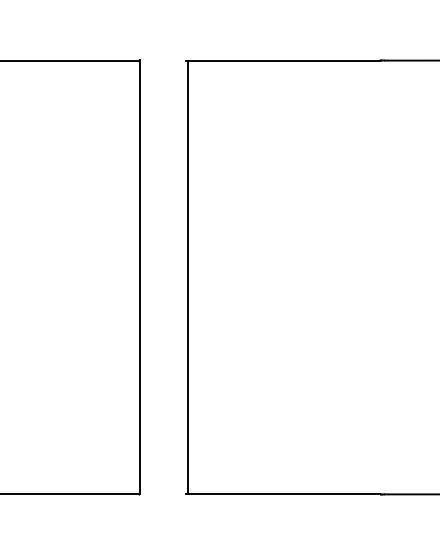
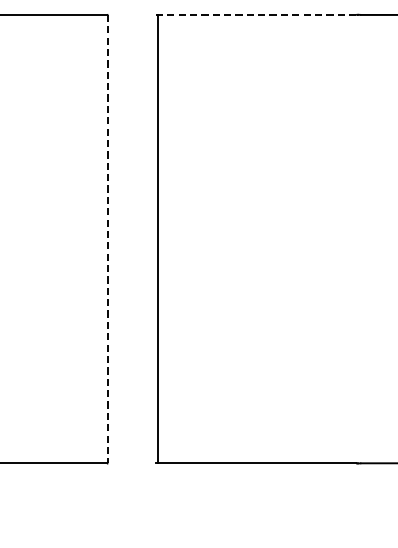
line: (283, 60) -> (256, 14), solid -> dashed
line: (139, 277) -> (107, 239), solid -> dashed

